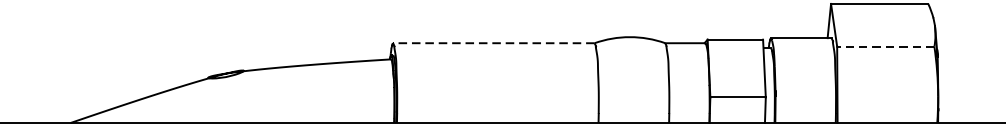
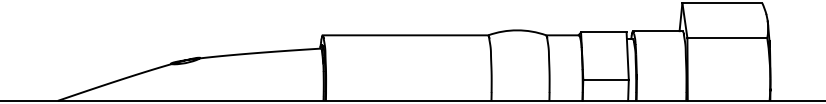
line: (493, 43) -> (405, 35), dashed -> solid
line: (885, 47) -> (727, 38), dashed -> solid

